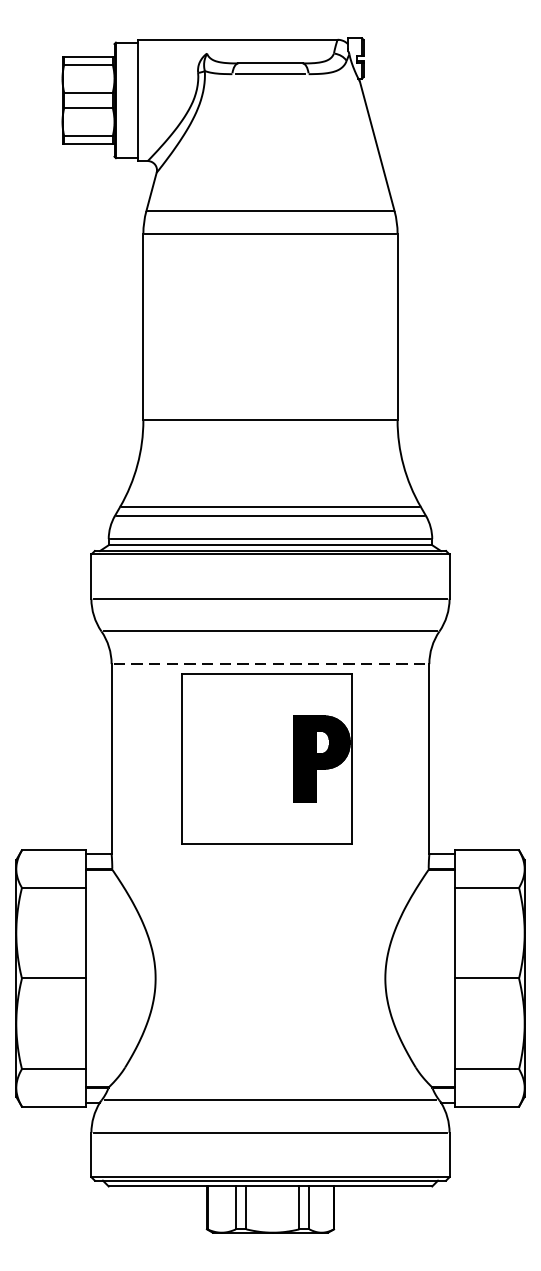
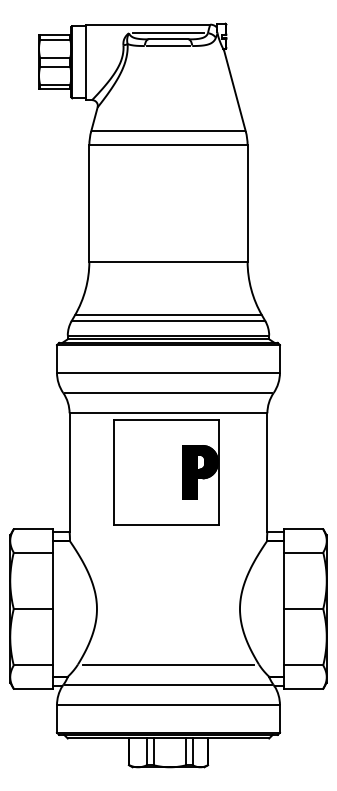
line: (270, 54) -> (168, 33), added
line: (270, 664) -> (168, 413), dashed -> solid
line: (270, 1067) -> (168, 664), added

